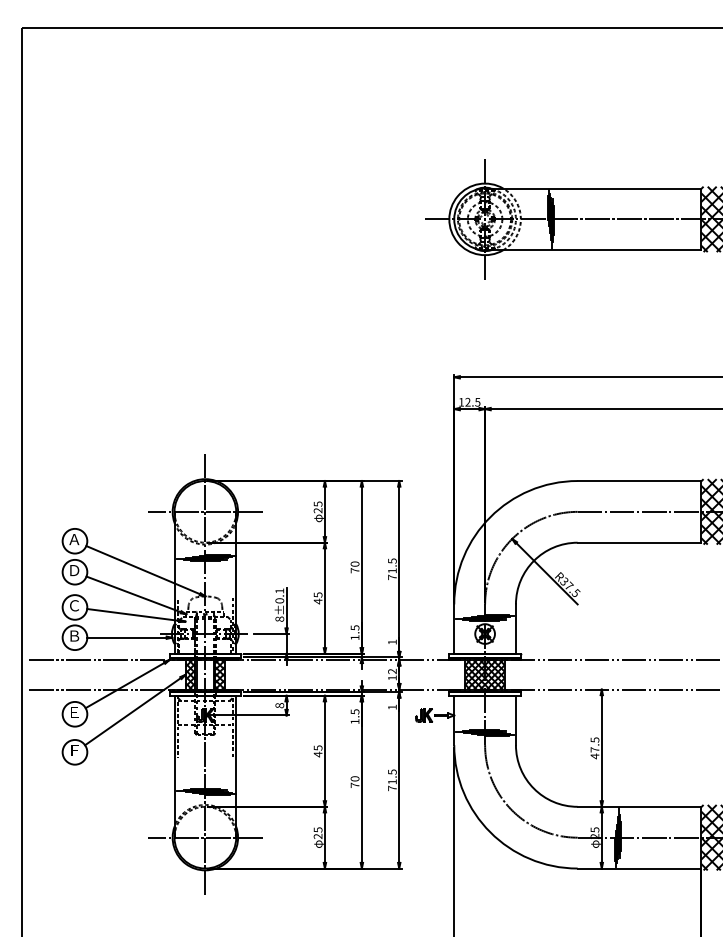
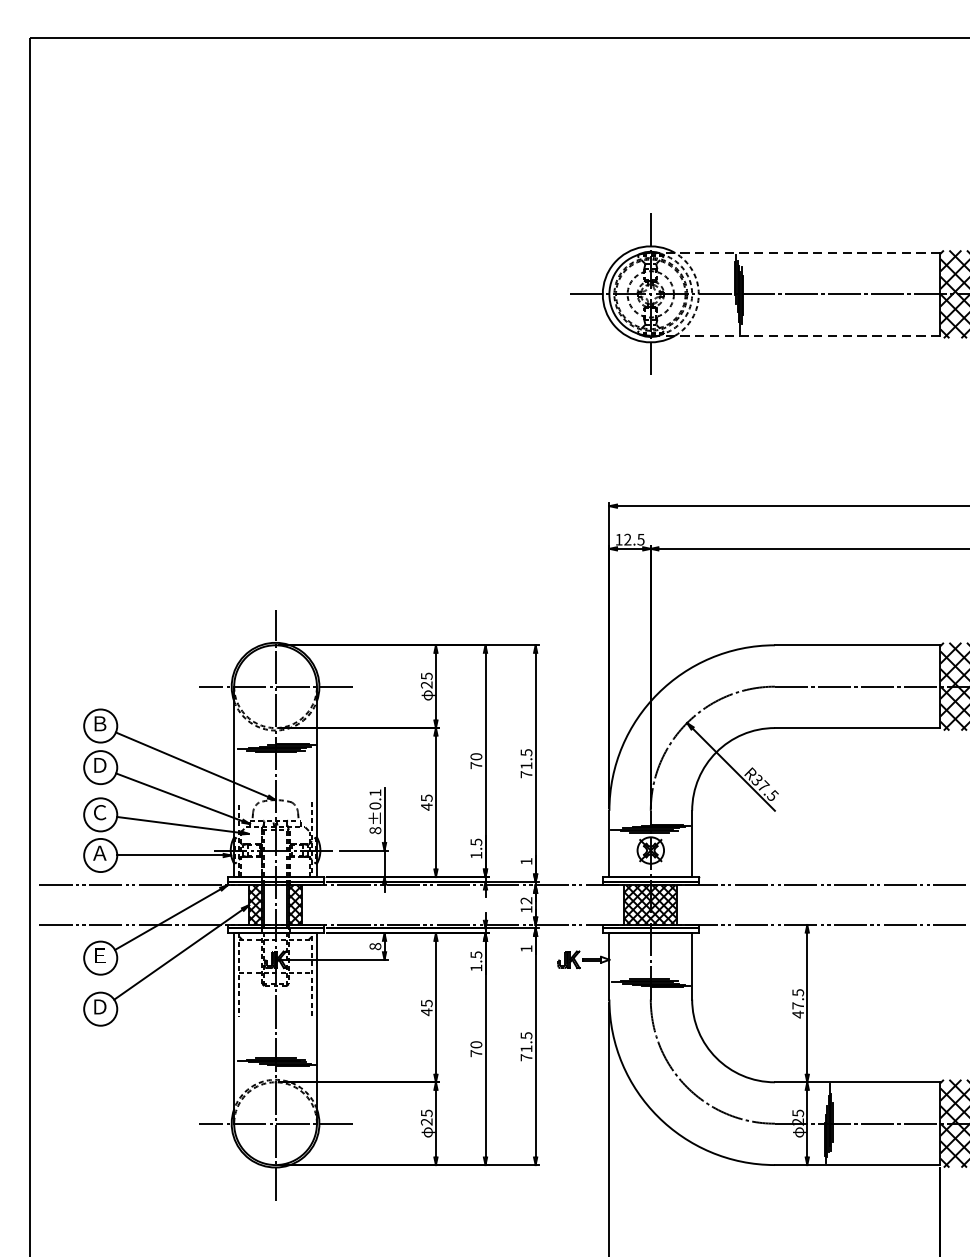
line: (593, 188) -> (796, 252), solid -> dashed
line: (593, 250) -> (796, 336), solid -> dashed
text: (74, 539) -> (100, 723), Ａ -> Ｂ
text: (74, 635) -> (100, 852), Ｂ -> Ａ
text: (74, 750) -> (100, 1006), Ｆ -> Ｄ

